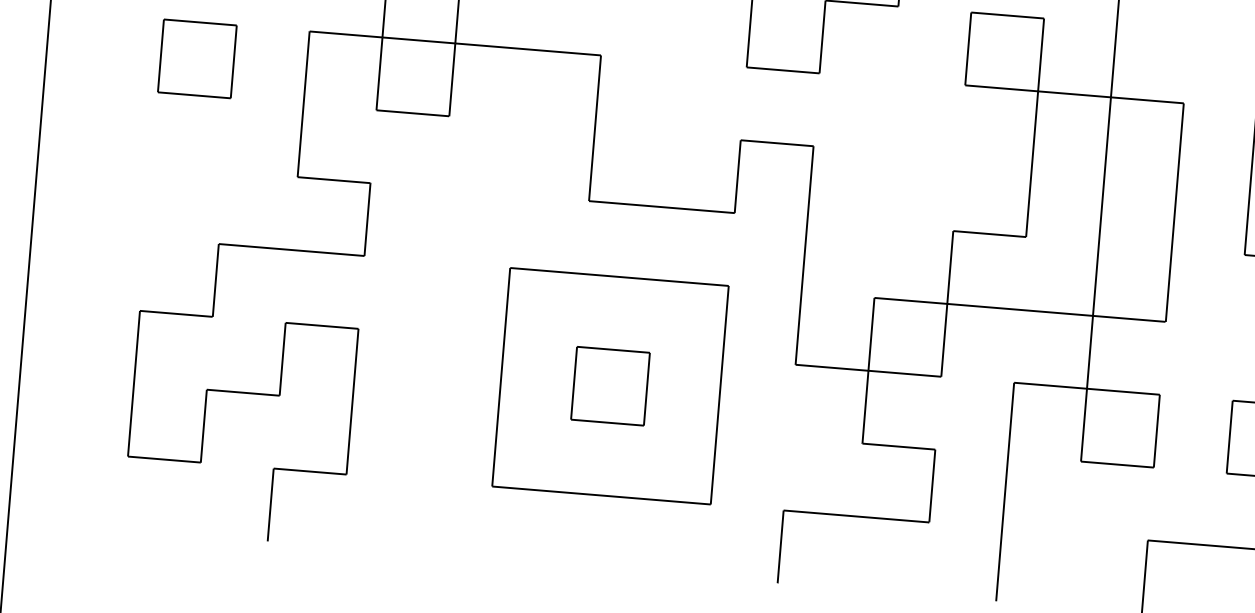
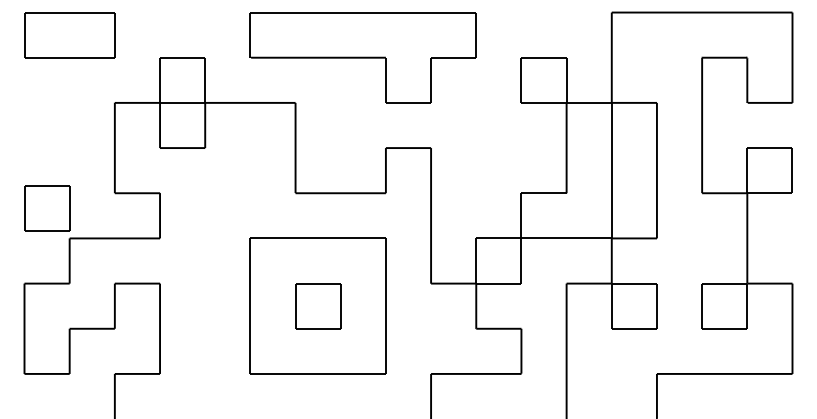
part: (198, 58) -> (47, 208), moved

